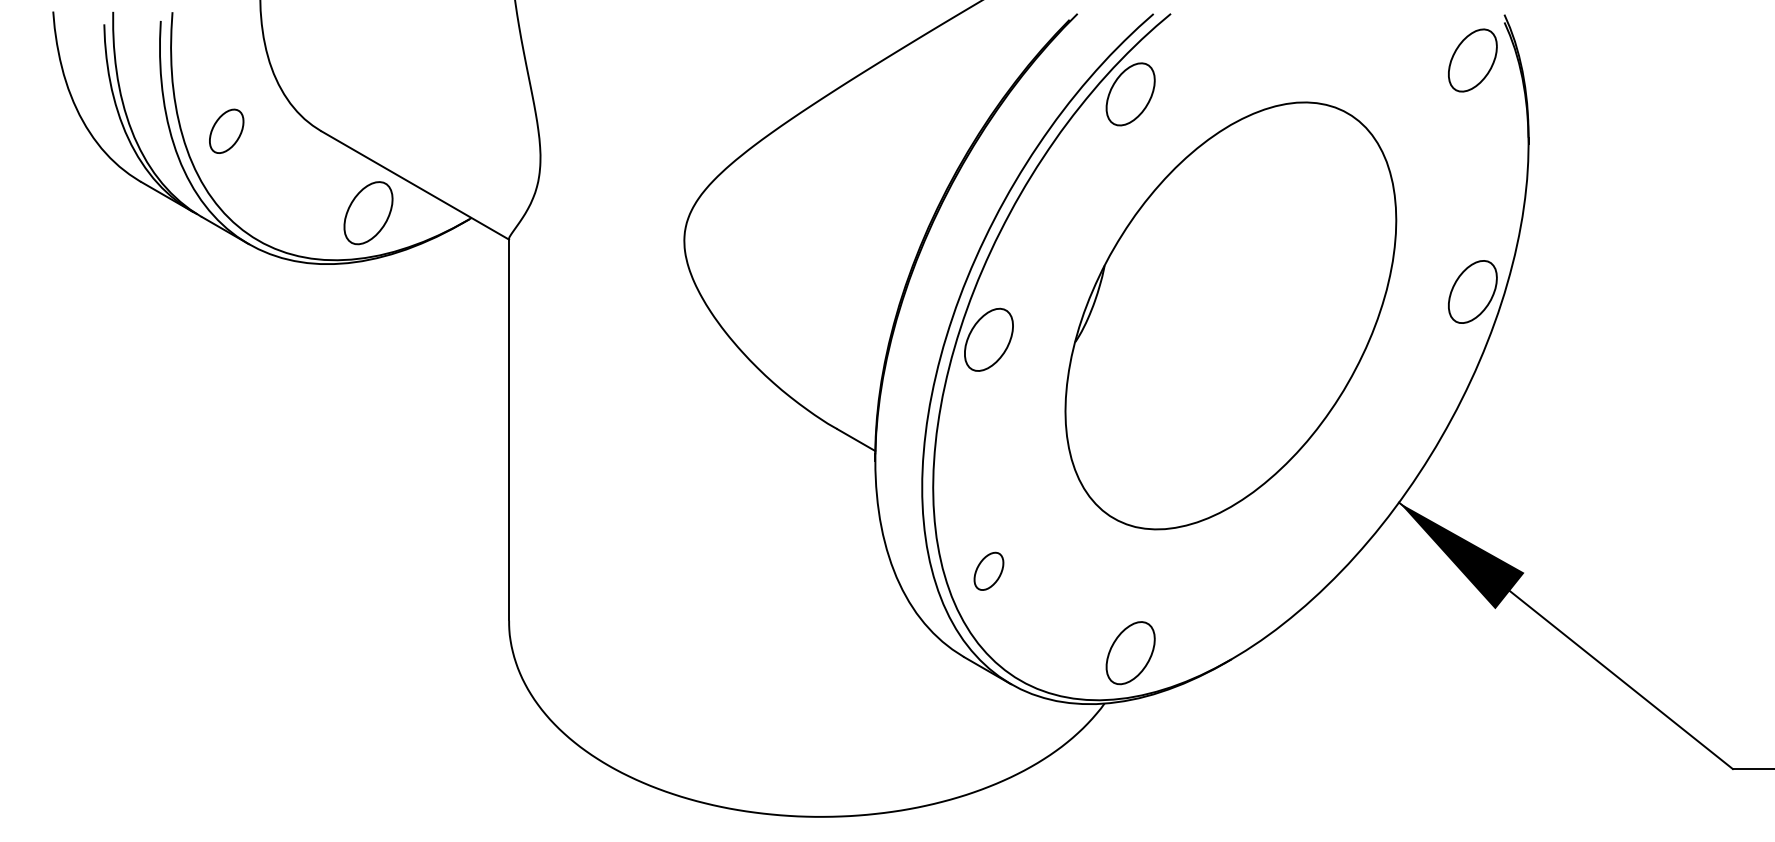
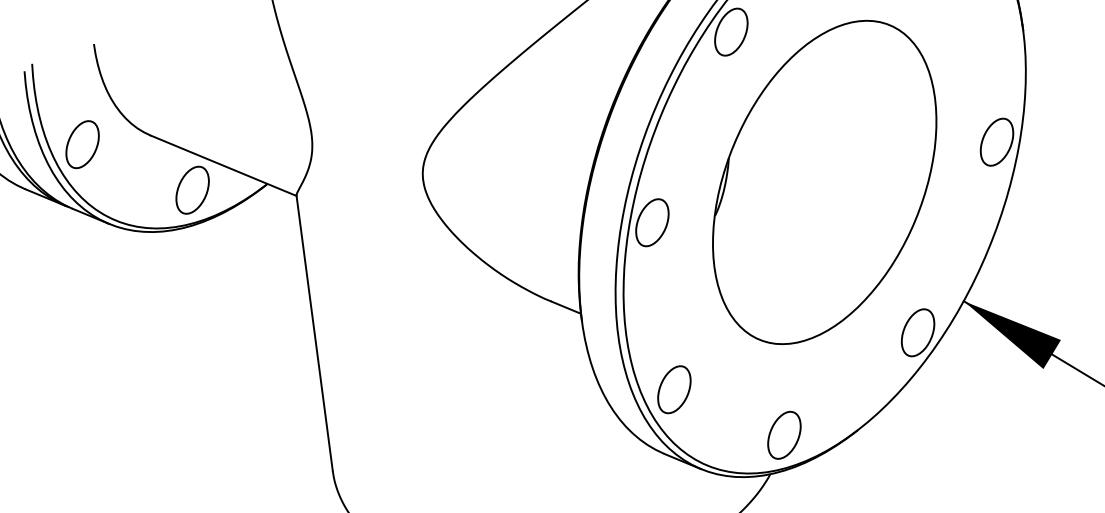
part: (226, 131) -> (82, 144), size x1.43
part: (1331, 537) -> (918, 332), added
part: (988, 571) -> (674, 389), size x1.67

